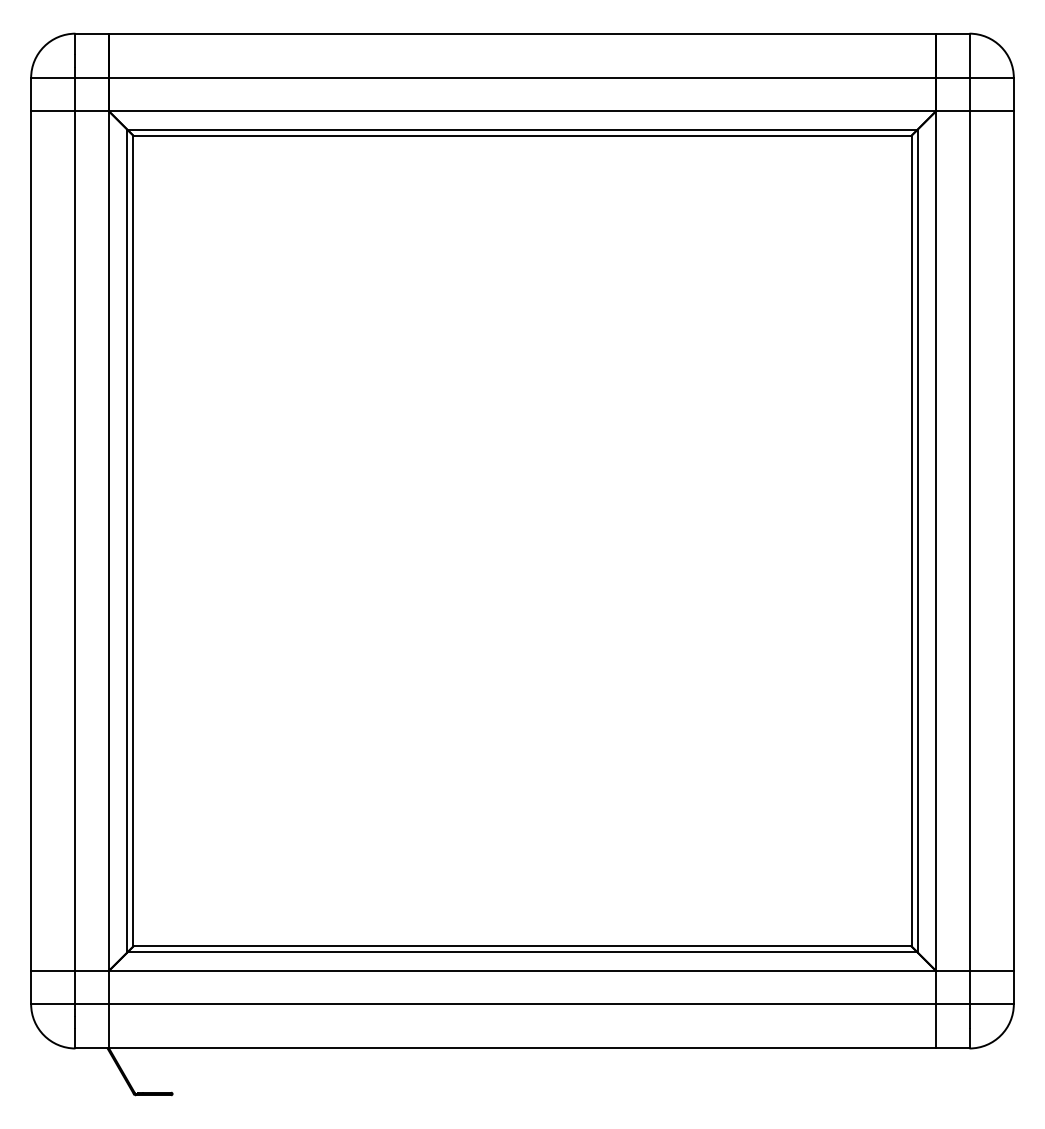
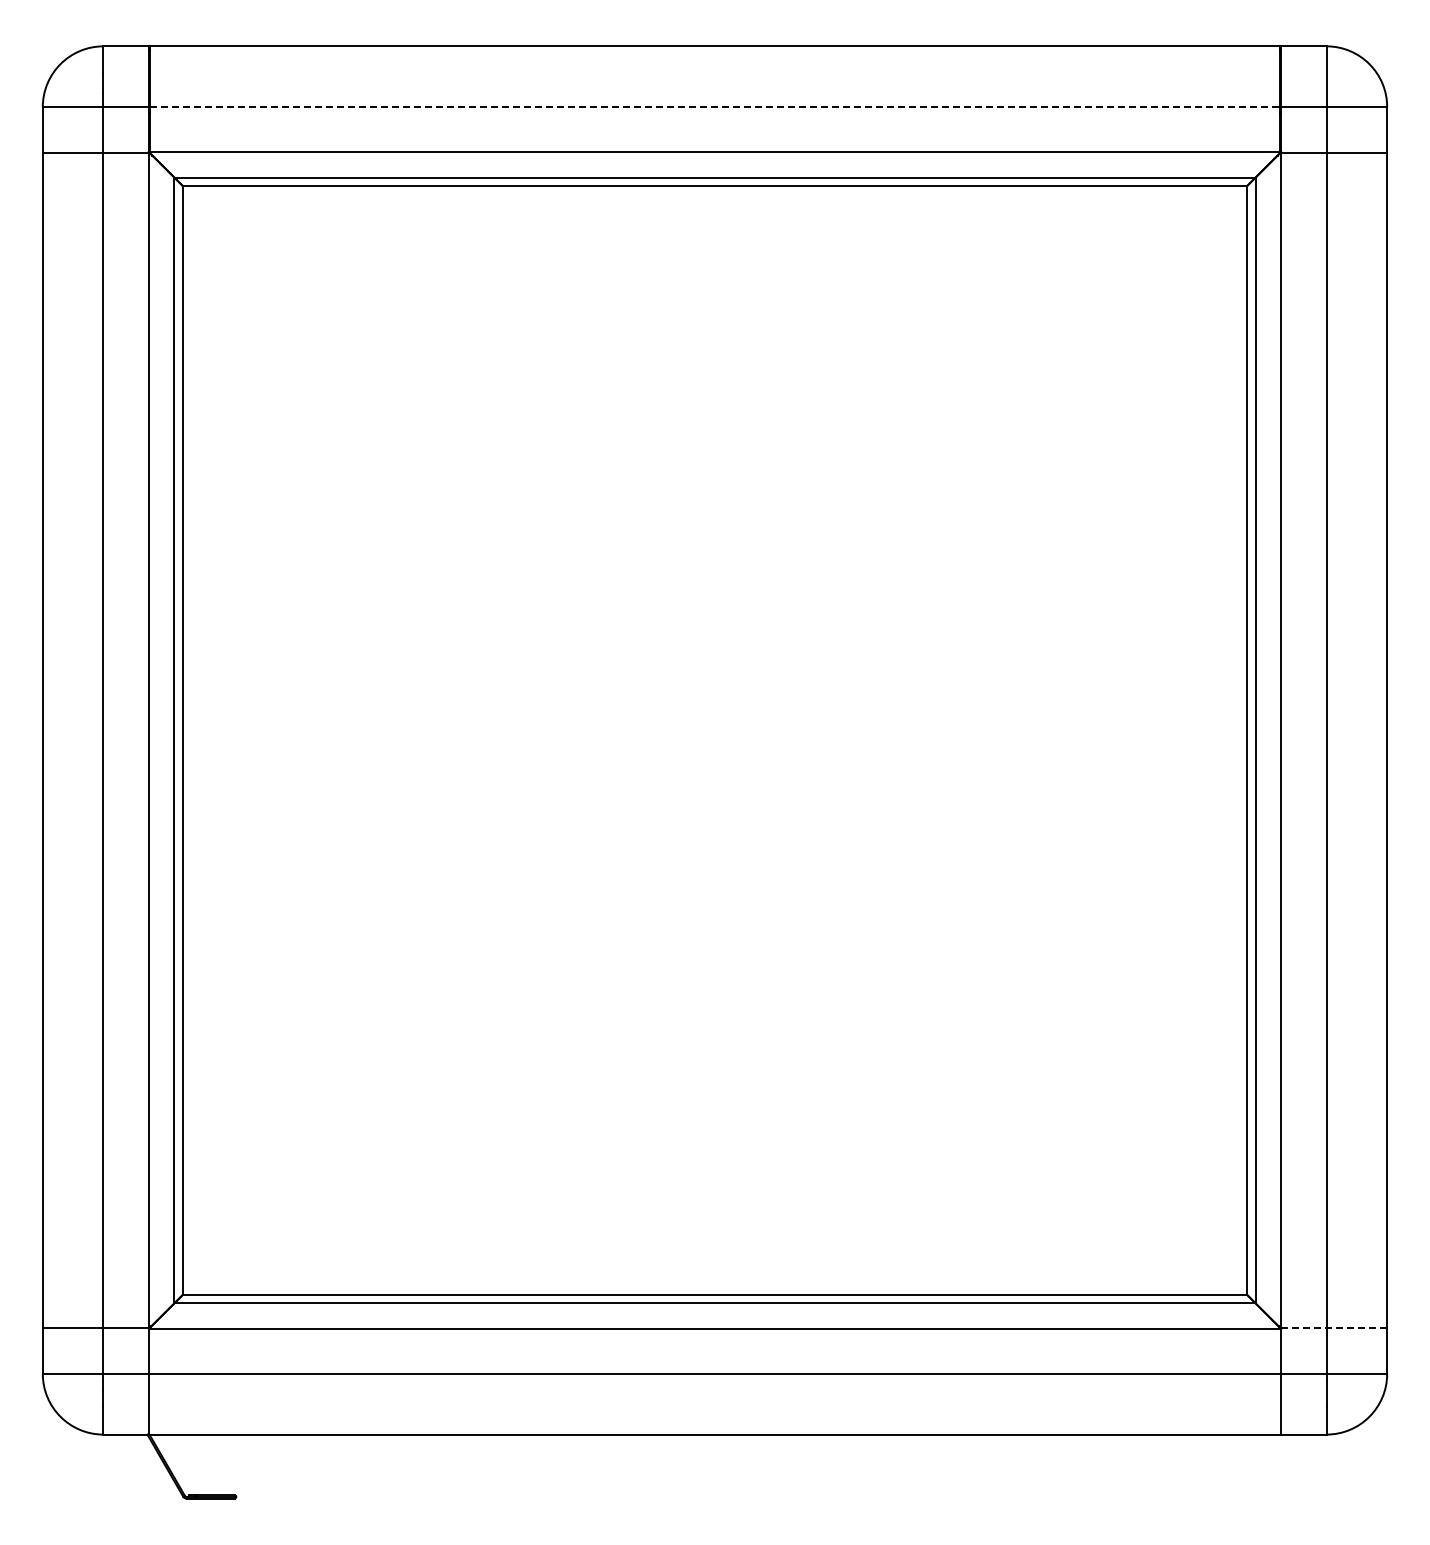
line: (522, 78) -> (715, 107), solid -> dashed
line: (975, 970) -> (1334, 1328), solid -> dashed

